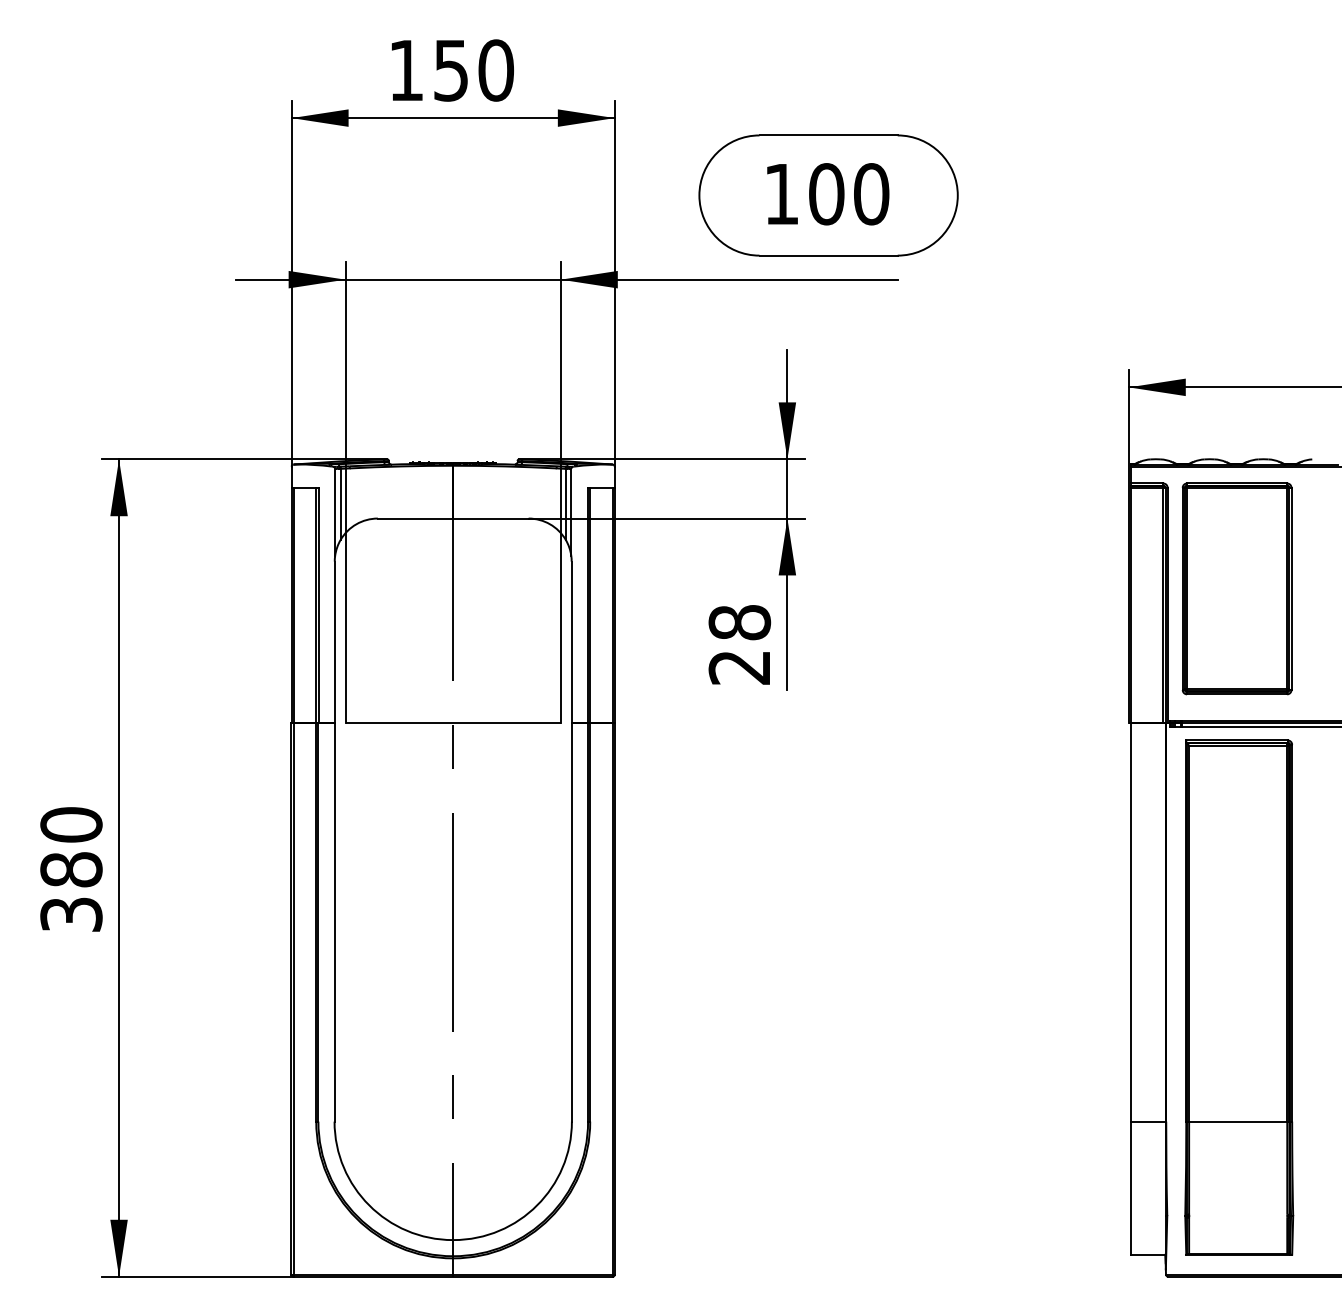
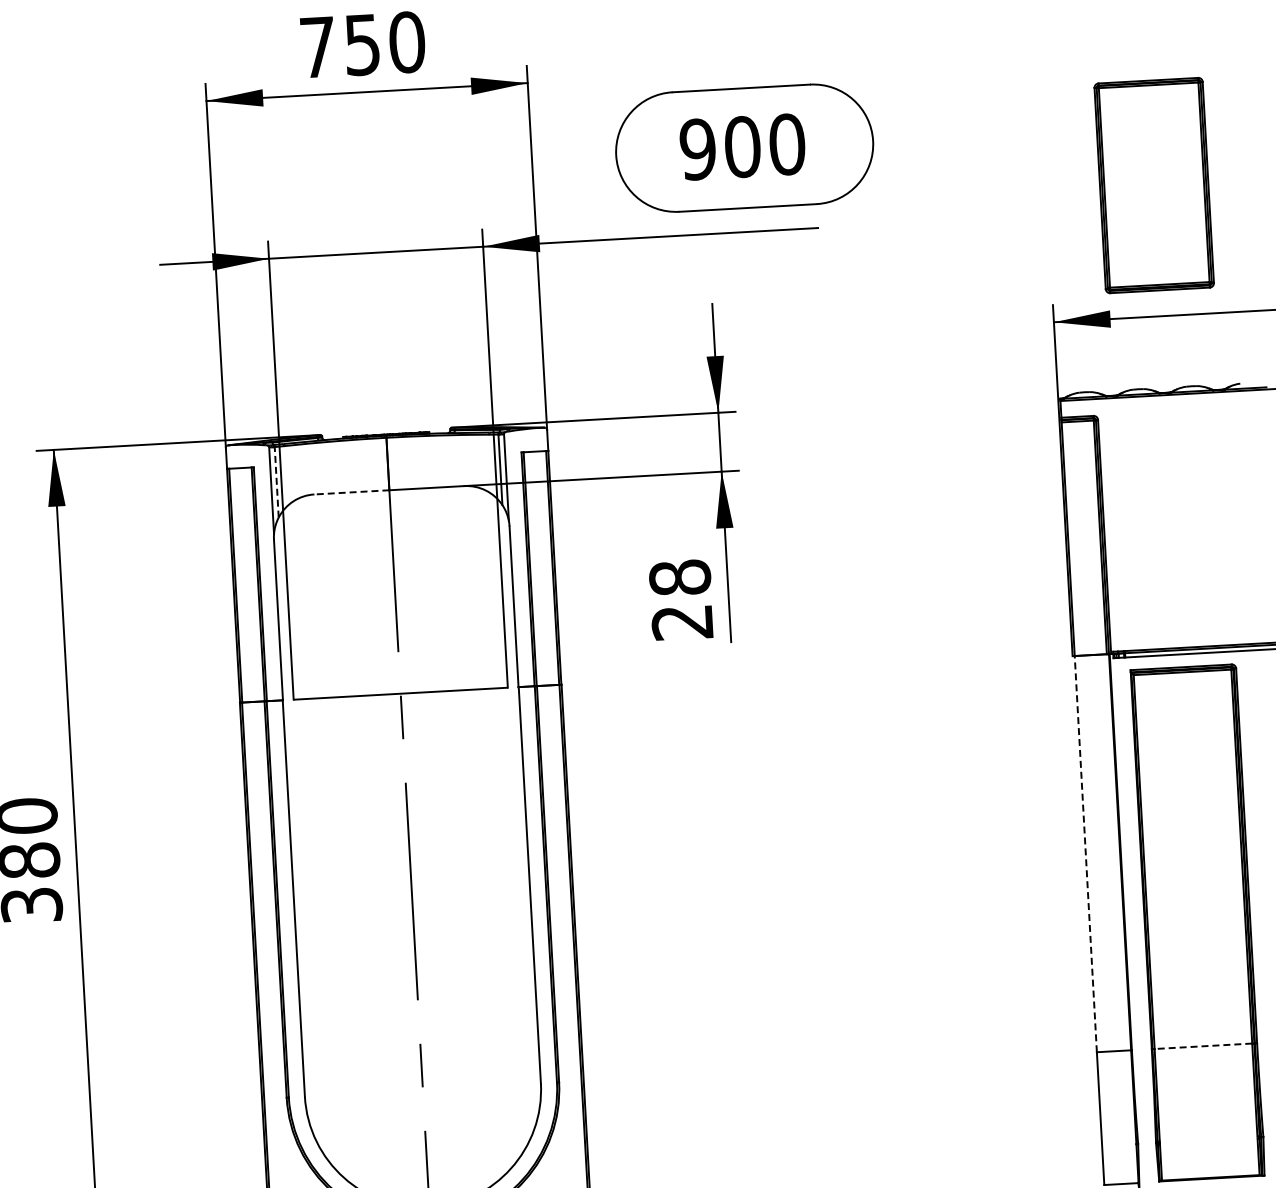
text: (406, 70) -> (318, 47), 150 -> 750
text: (781, 194) -> (697, 149), 100 -> 900
line: (340, 503) -> (276, 481), solid -> dashed
line: (415, 518) -> (351, 492), solid -> dashed
part: (1236, 588) -> (1153, 185), moved
line: (1131, 921) -> (1086, 853), solid -> dashed
line: (1237, 1121) -> (1202, 1046), solid -> dashed

